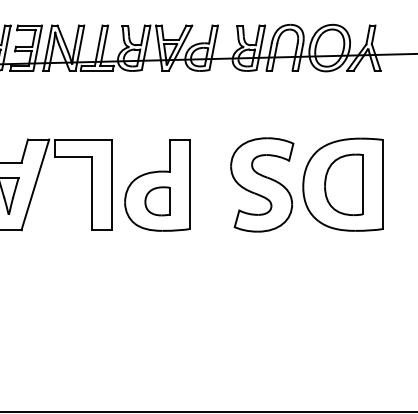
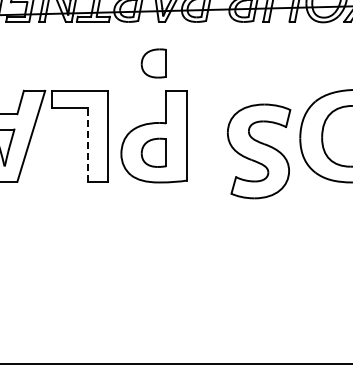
part: (157, 112) -> (153, 63), added
part: (262, 184) -> (259, 150), moved
line: (91, 193) -> (87, 144), solid -> dashed

